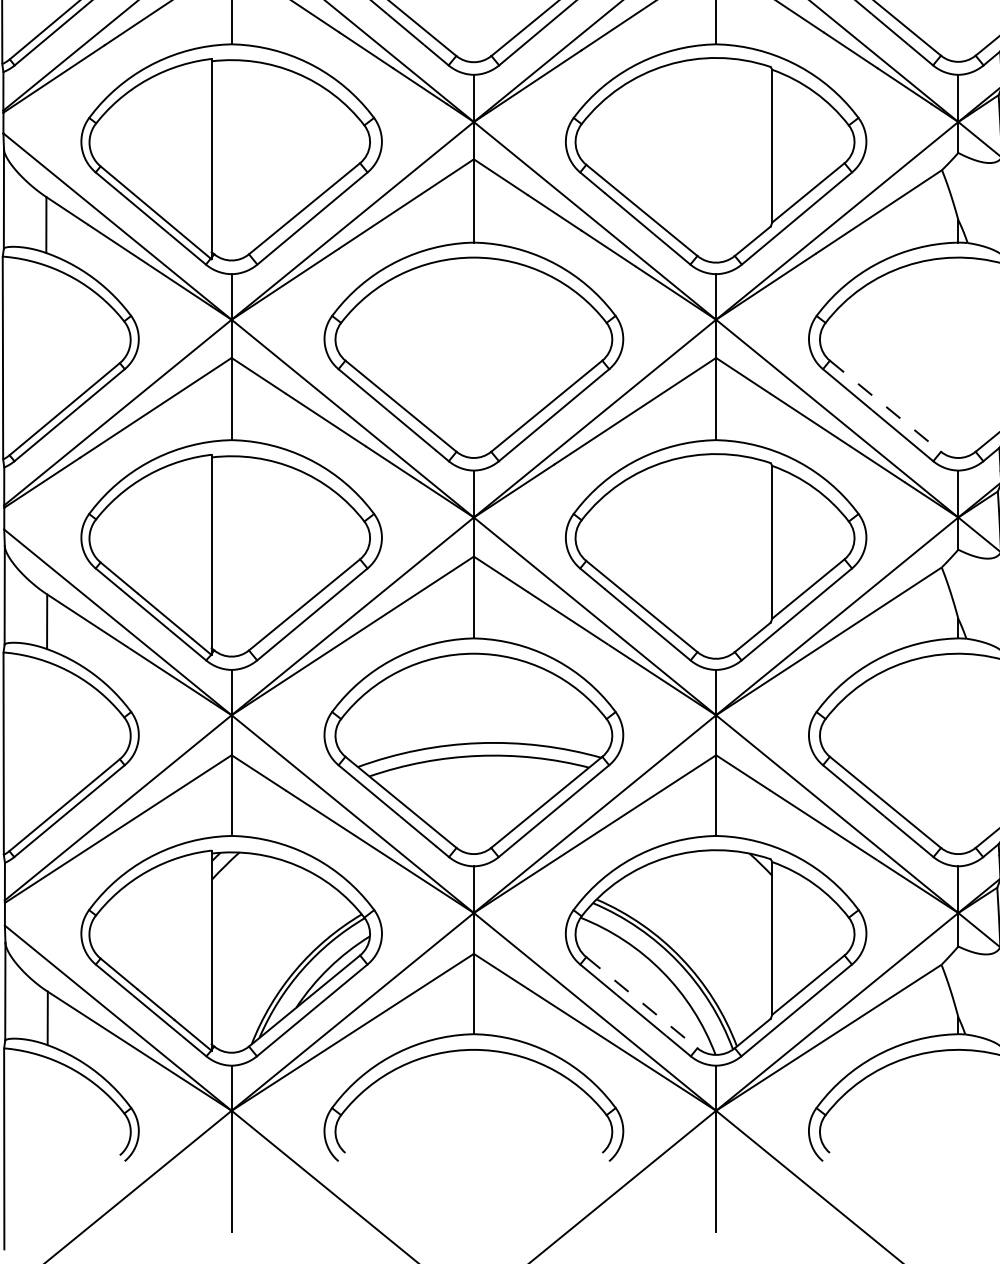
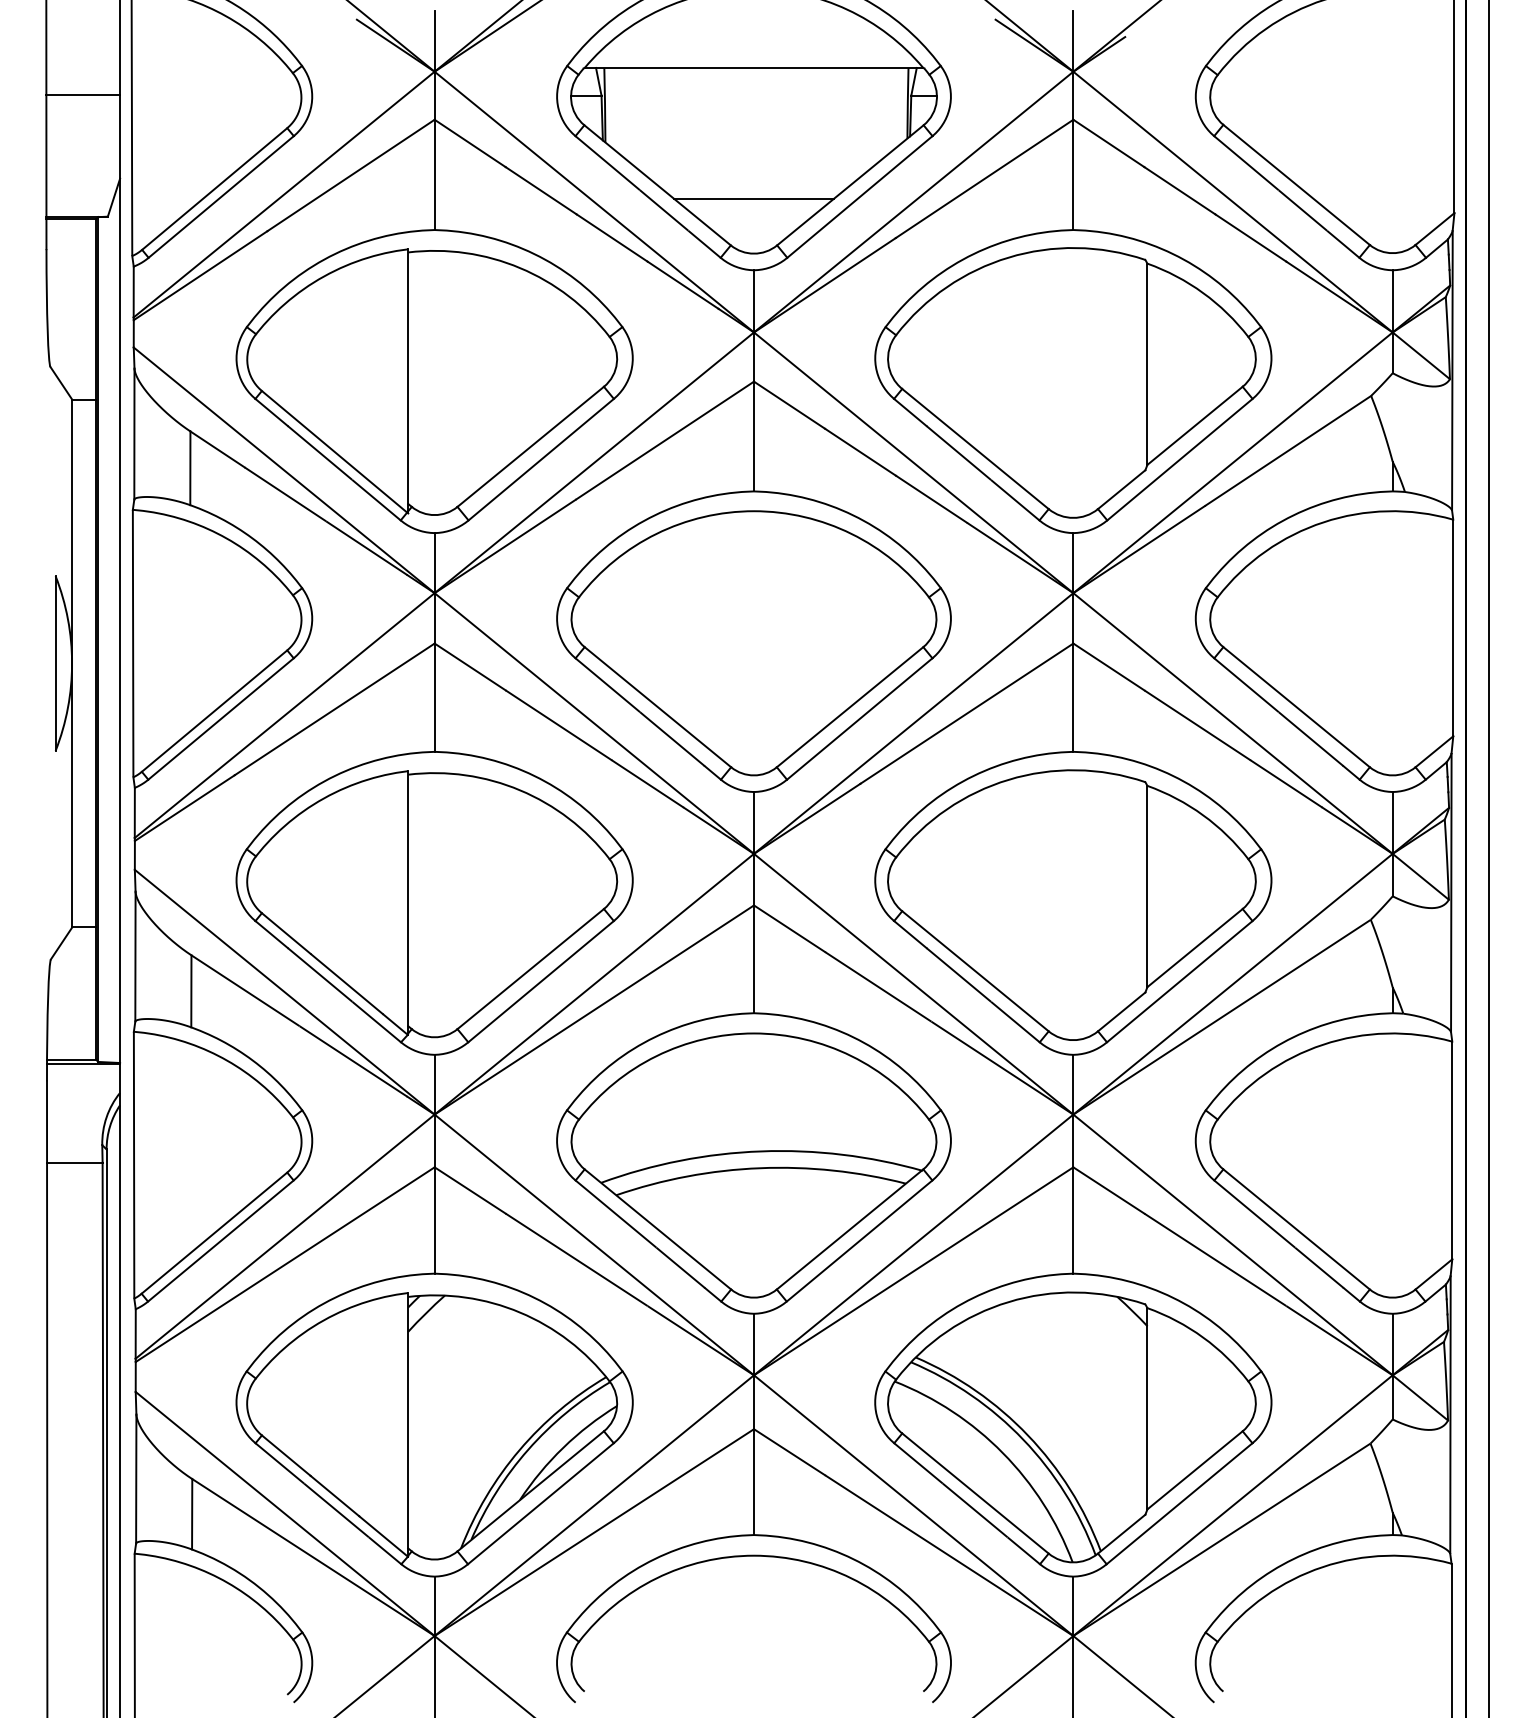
line: (473, 20) -> (753, 198), added
line: (885, 406) -> (1296, 707), dashed -> solid
line: (641, 1002) -> (975, 1493), dashed -> solid

